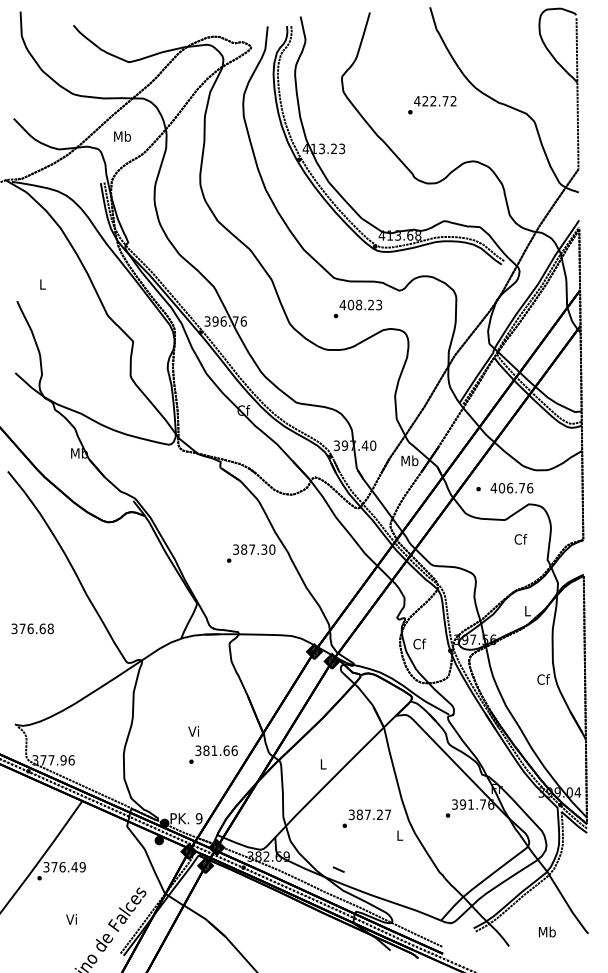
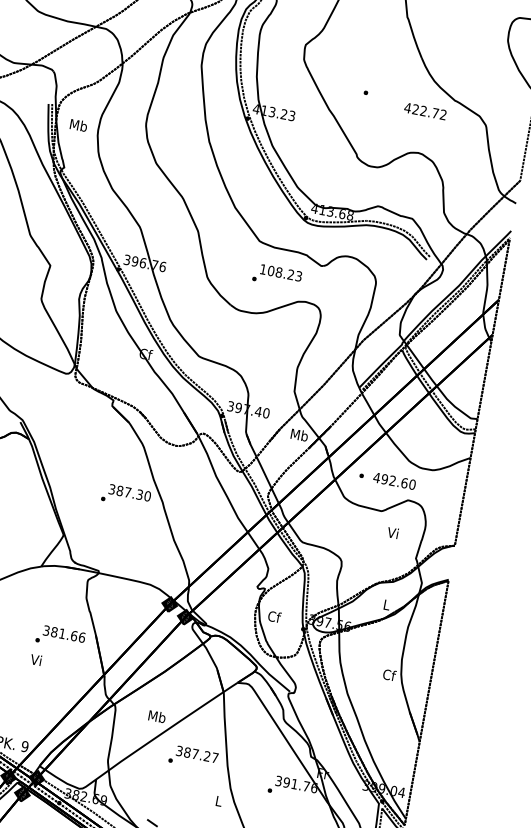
text: (435, 101) -> (425, 111), moved
text: (122, 136) -> (78, 125), moved
text: (342, 305) -> (262, 269), 408.23 -> 108.23
text: (515, 487) -> (398, 481), 406.76 -> 492.60
text: (520, 539) -> (393, 533), Cf -> Vi
text: (213, 754) -> (60, 637), moved
text: (322, 763) -> (156, 715), L -> Mb
text: (366, 818) -> (193, 757), moved

